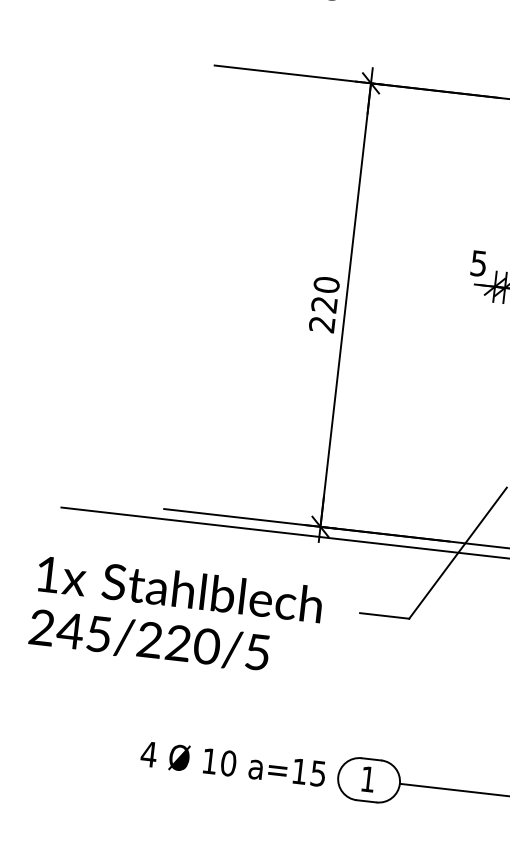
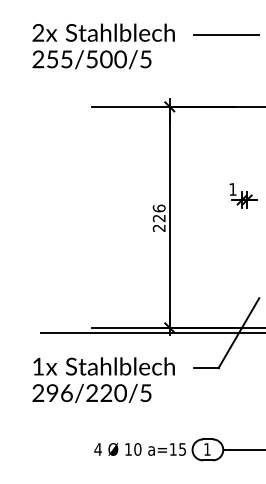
text: (477, 263) -> (232, 189), 5 -> 1
text: (325, 284) -> (158, 208), 220 -> 226
text: (84, 631) -> (59, 392), 245/220/5 -> 296/220/5

